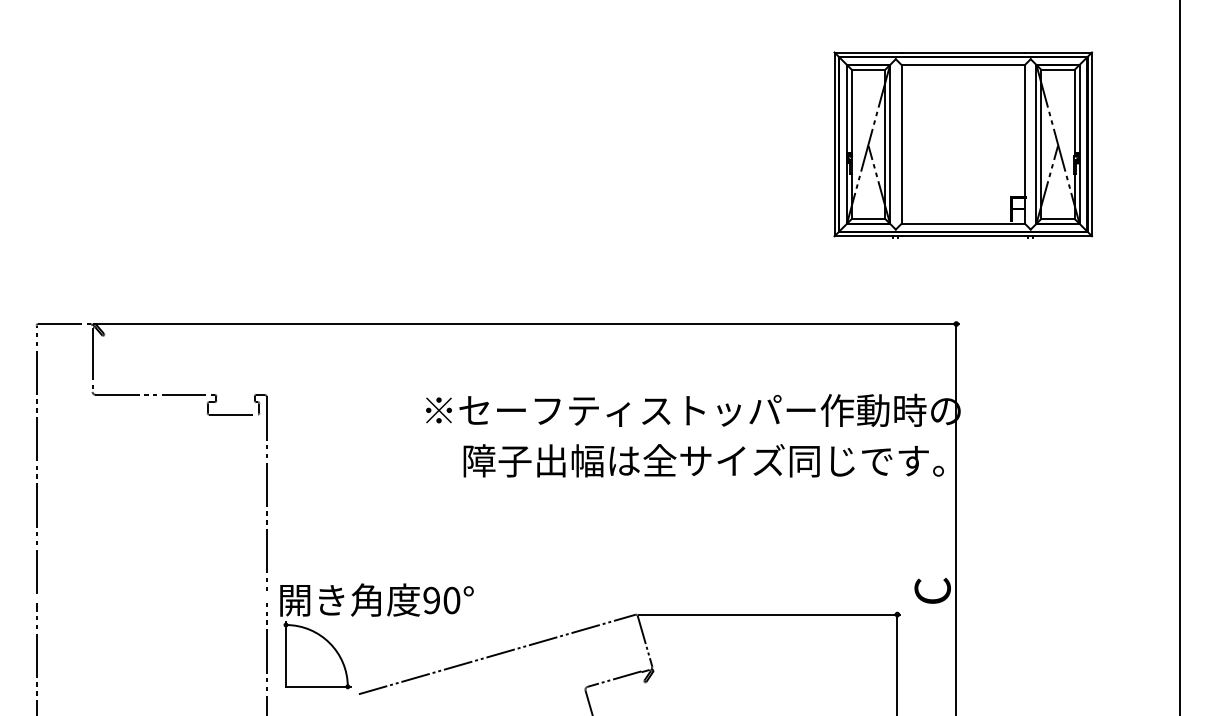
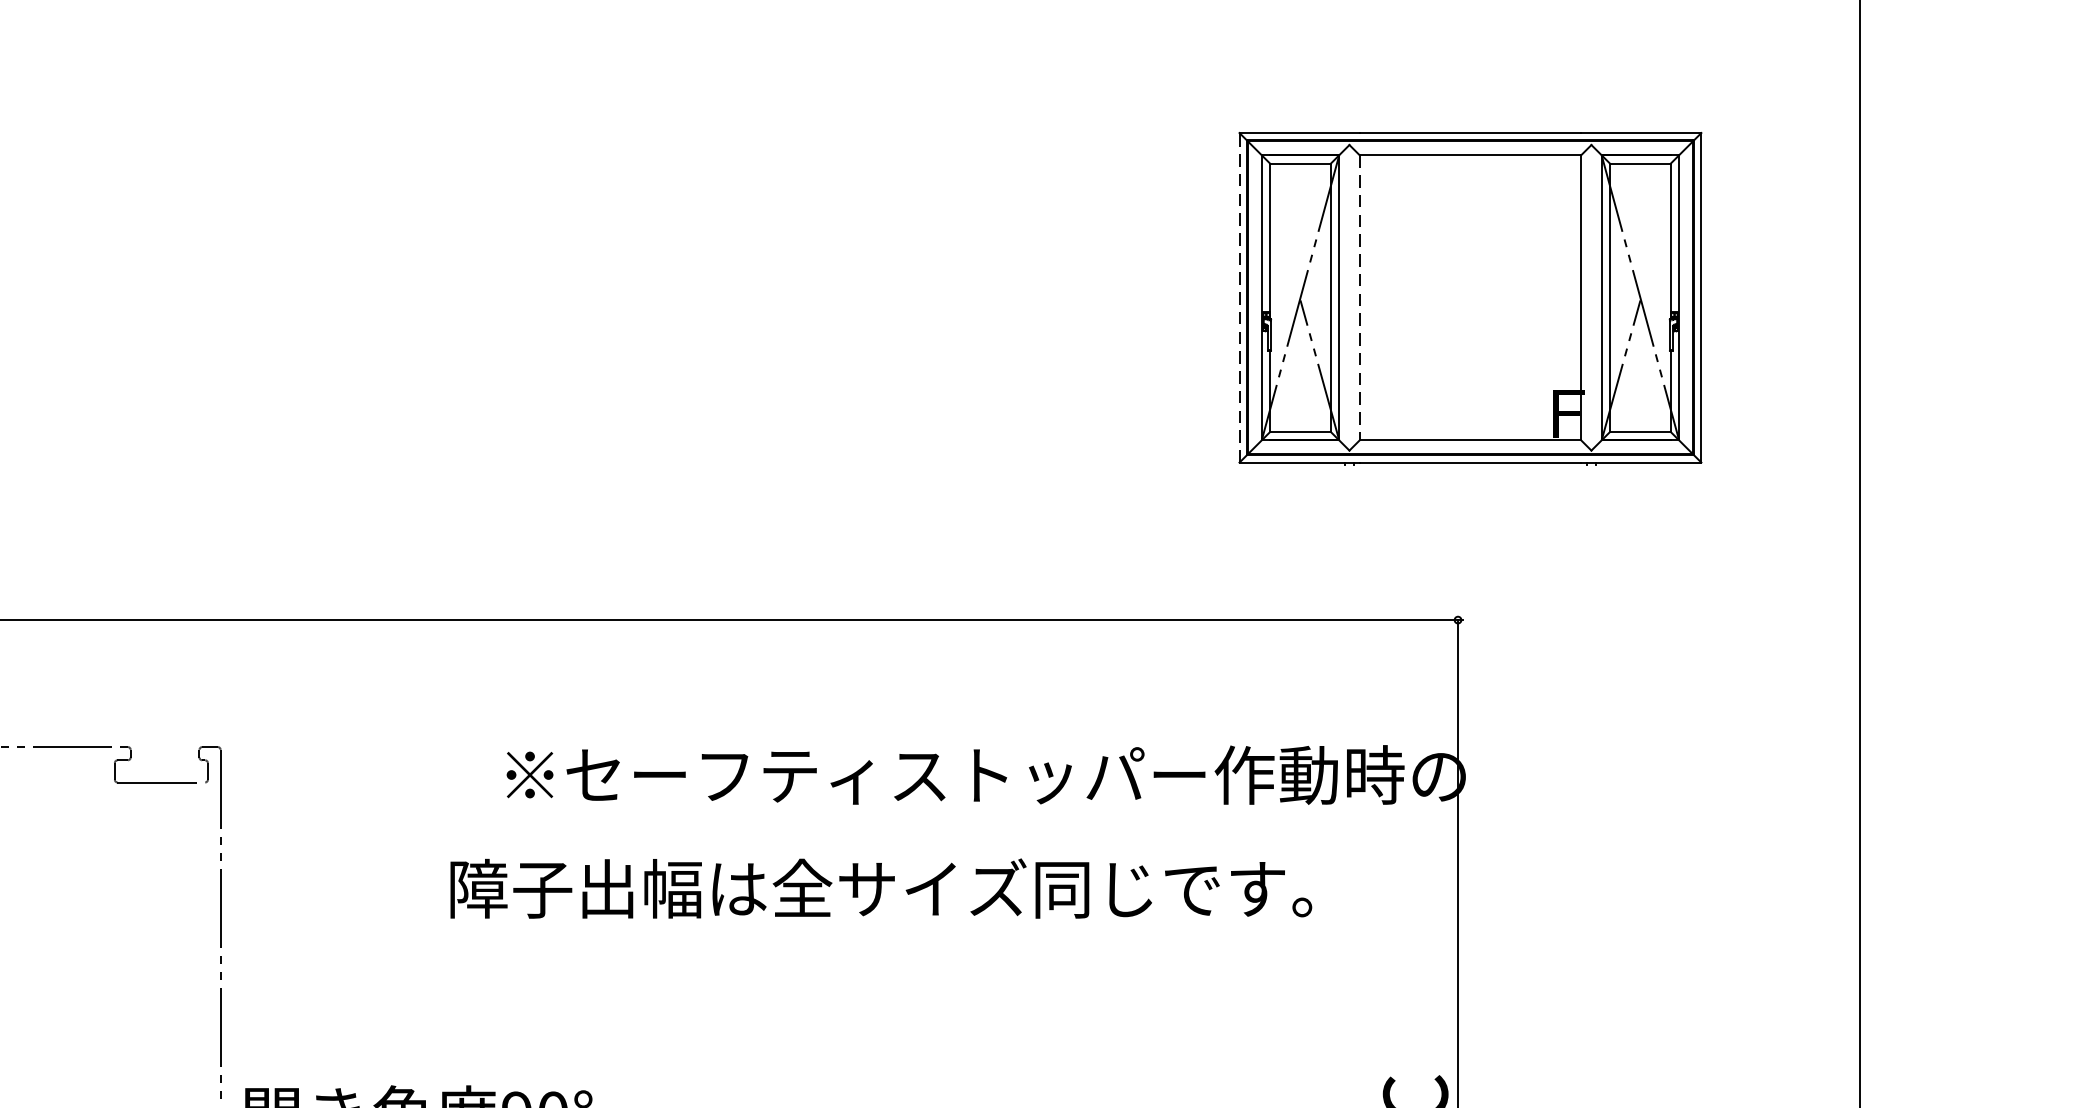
line: (834, 144) -> (1239, 298), solid -> dashed
line: (901, 144) -> (1359, 298), solid -> dashed
text: (703, 460) -> (880, 888), moved

